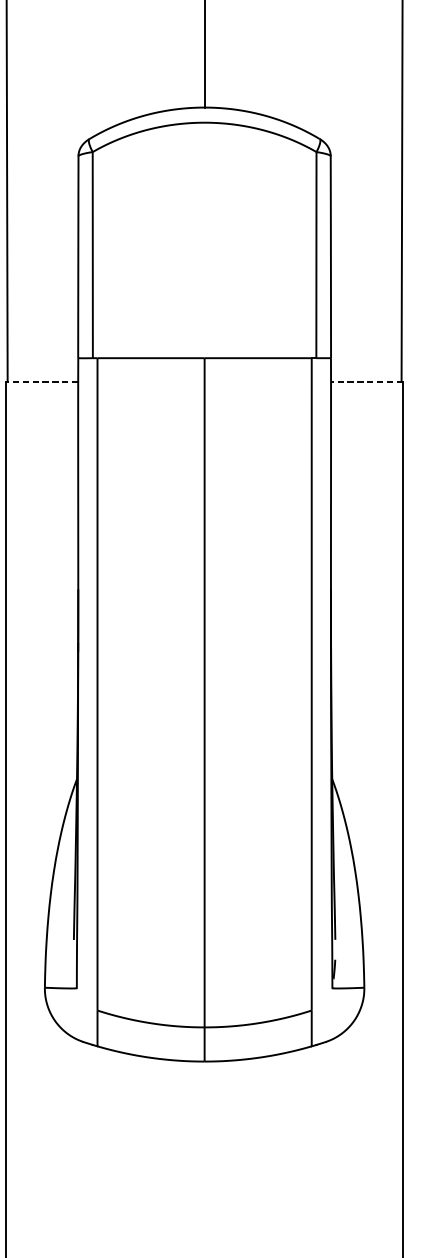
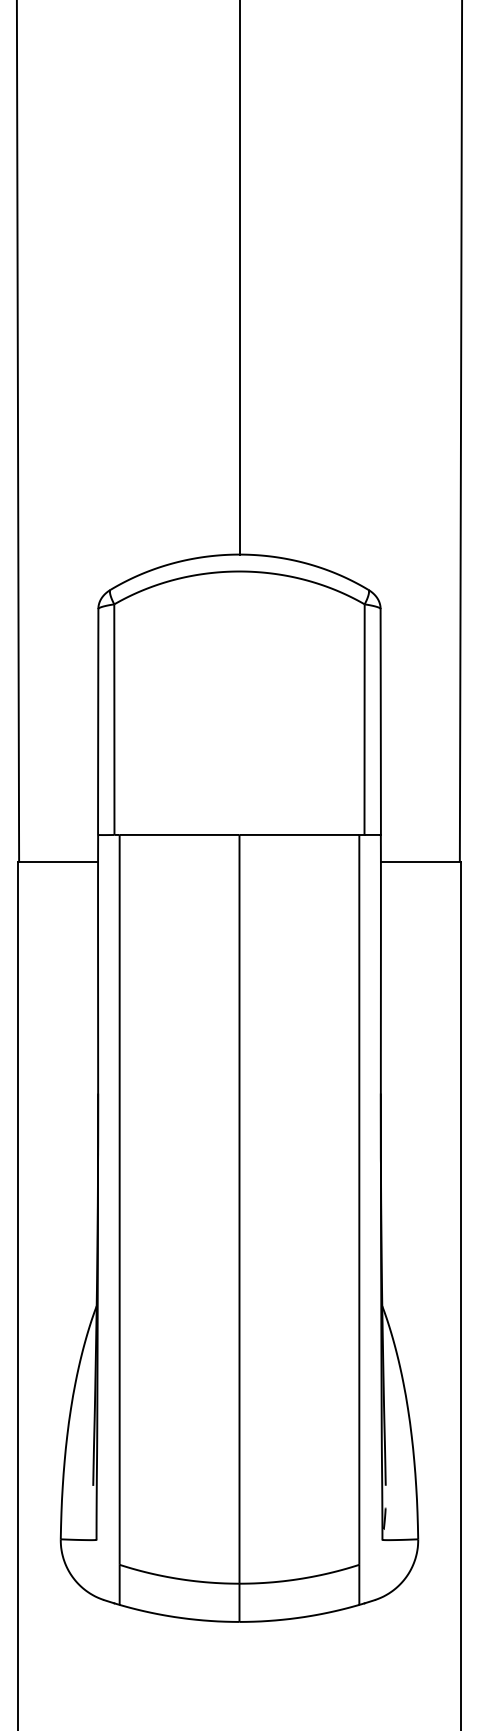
line: (41, 381) -> (57, 861), dashed -> solid
line: (366, 381) -> (420, 861), dashed -> solid

